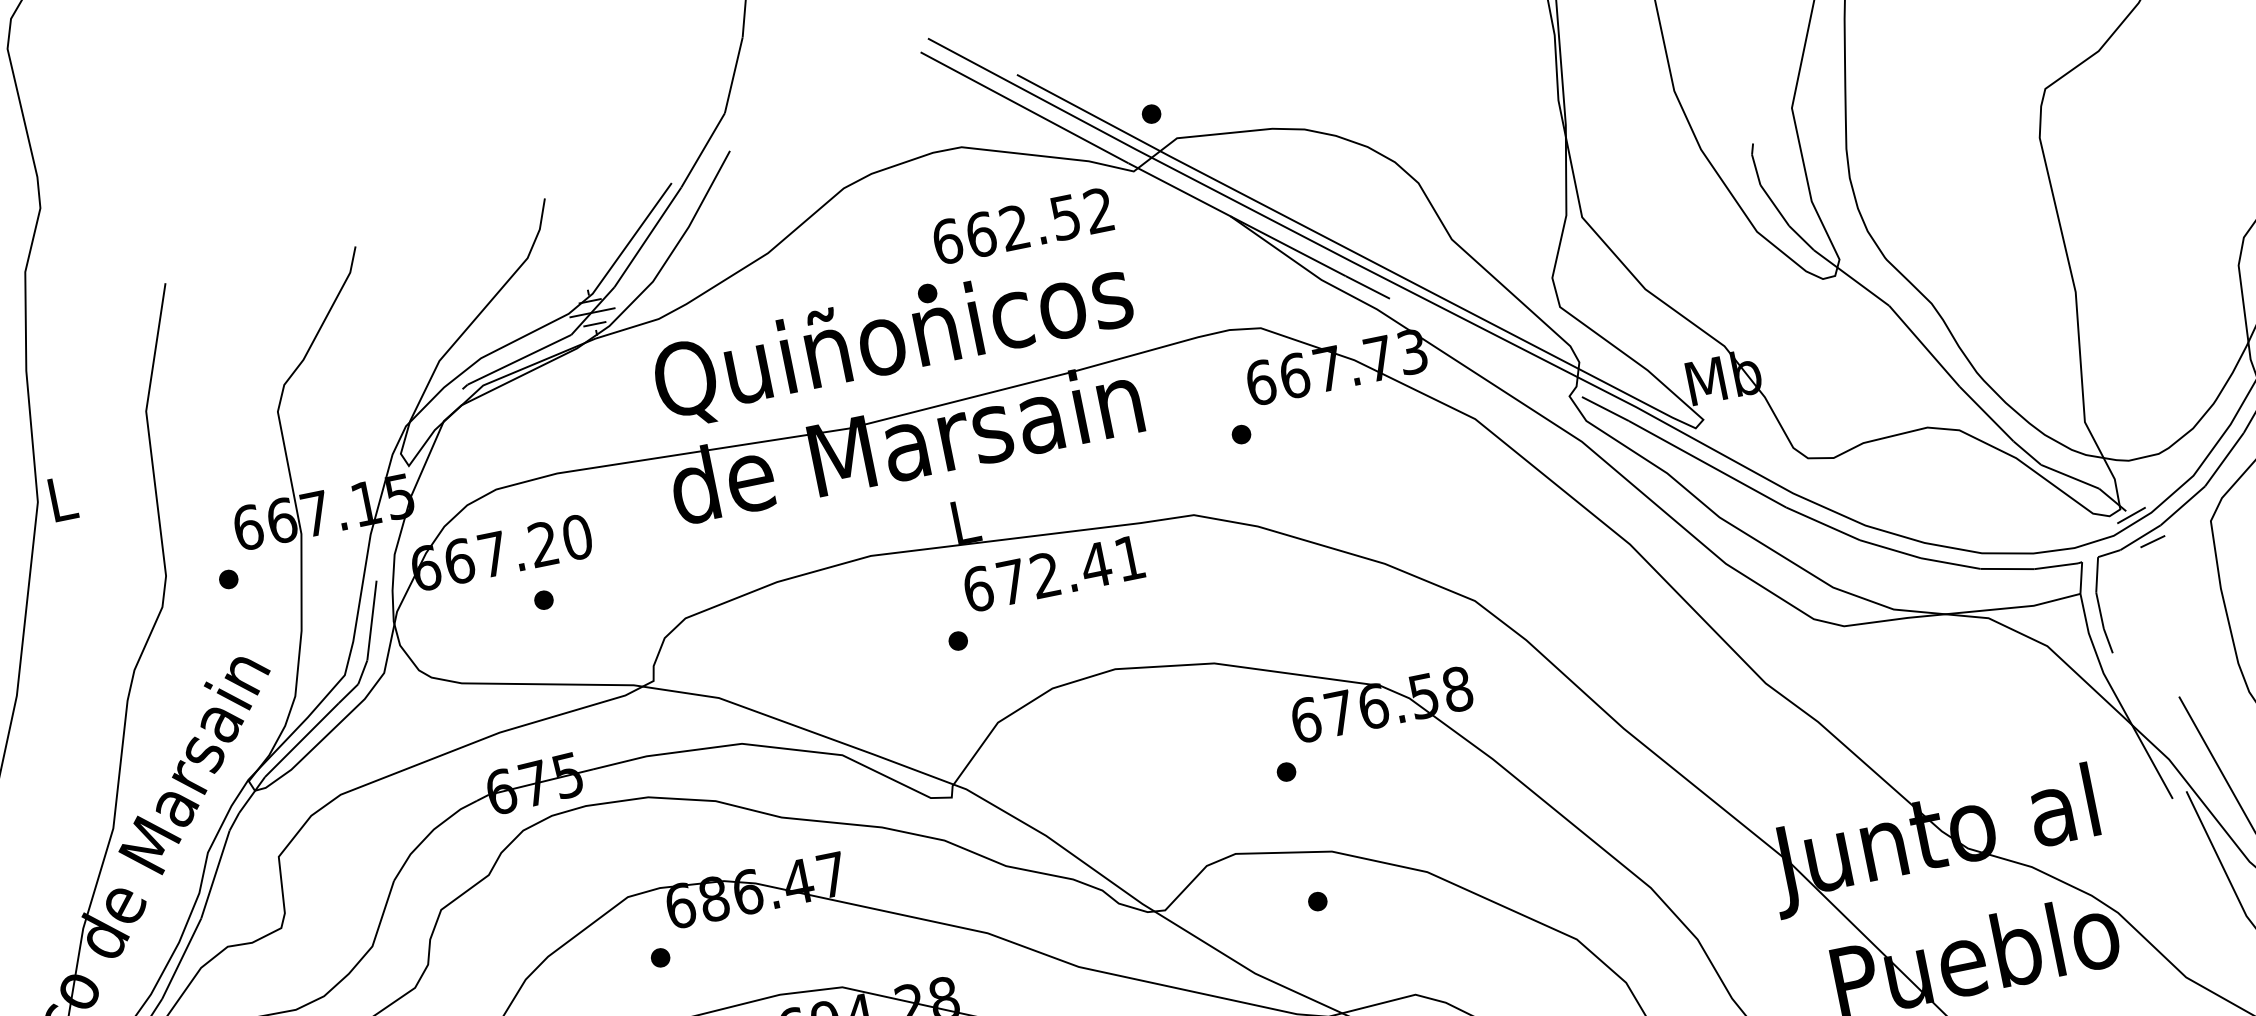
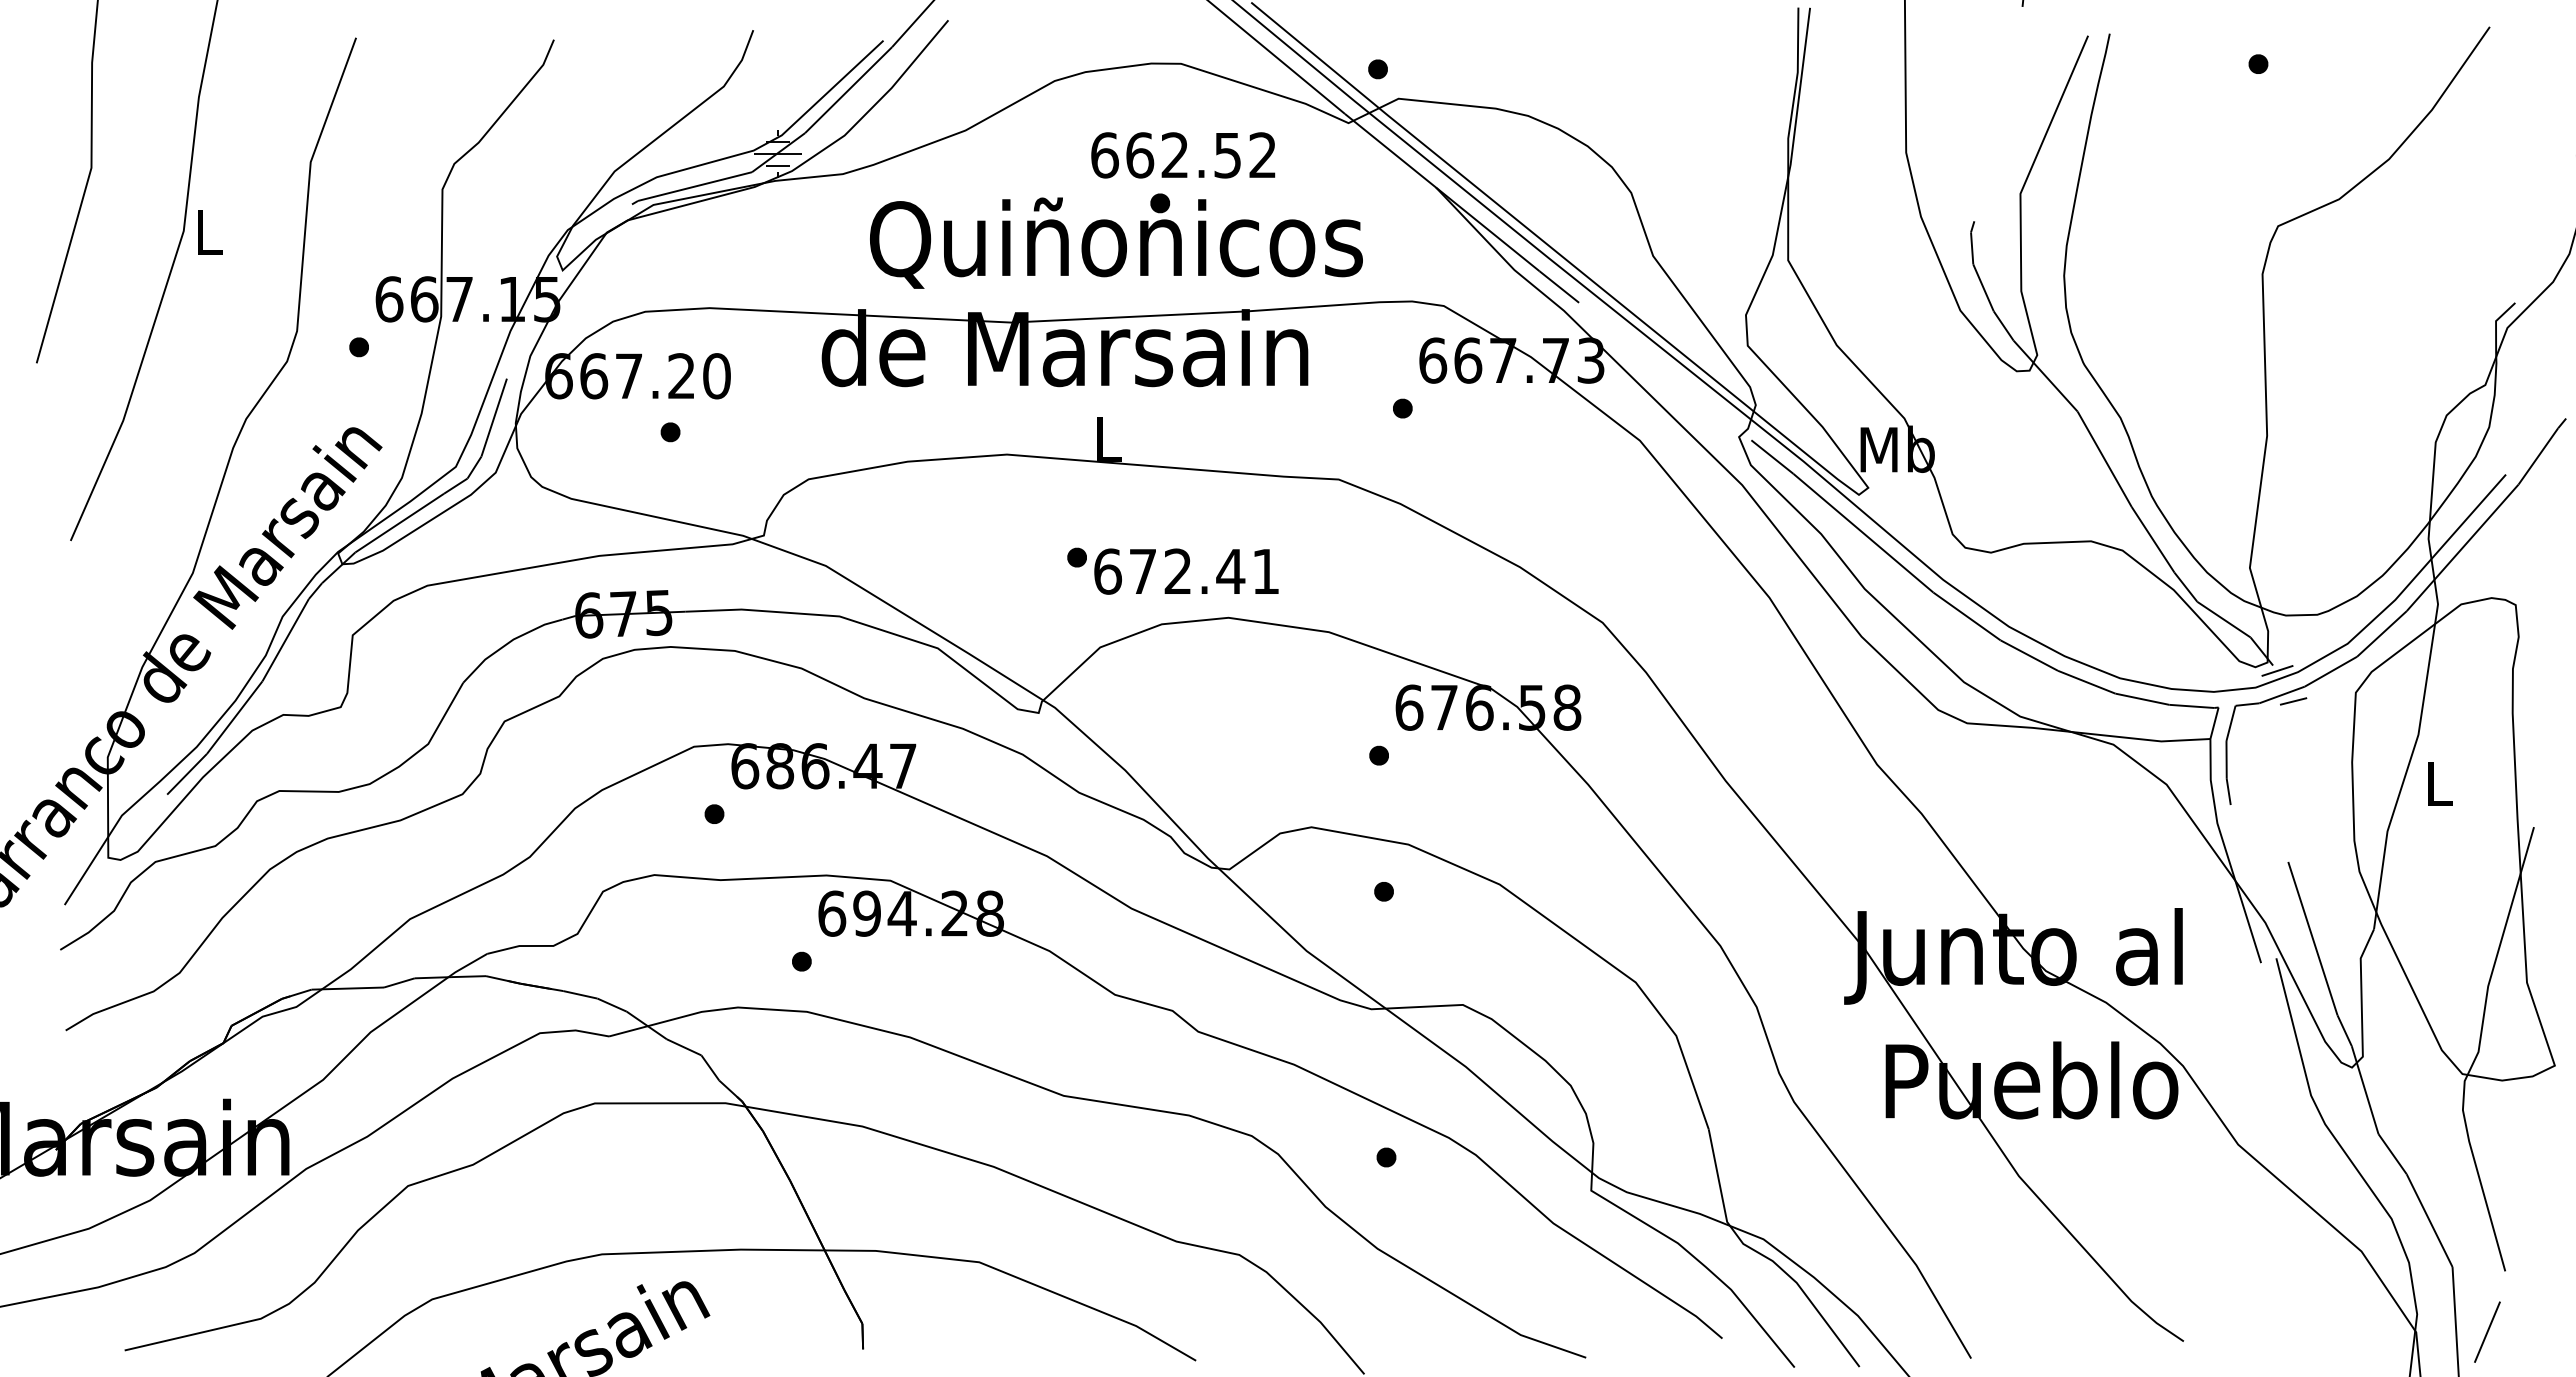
text: (1023, 226) -> (1183, 155), moved
text: (892, 337) -> (1116, 240), moved
text: (1053, 573) -> (1186, 571), moved

